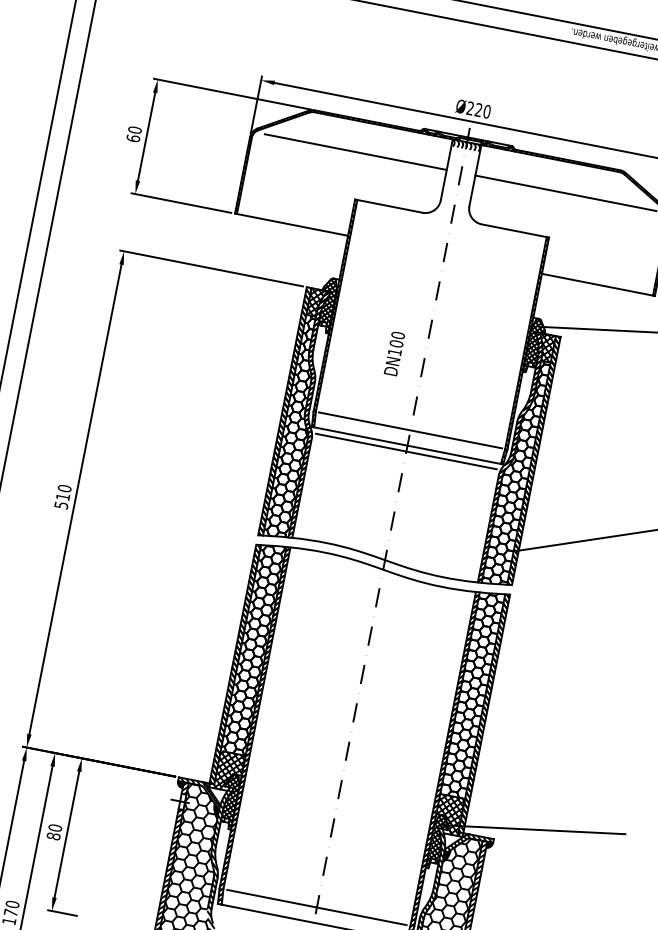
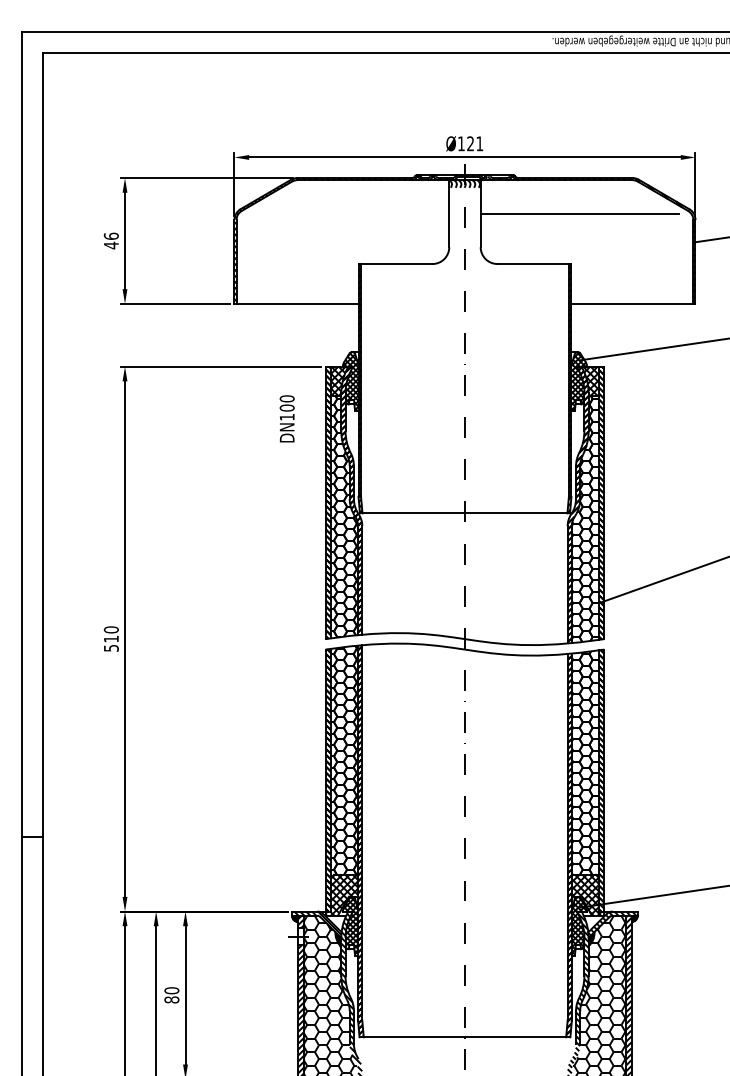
text: (478, 109) -> (470, 143), Ø220 -> Ø121
text: (133, 133) -> (110, 240), 60 -> 46
line: (355, 151) -> (349, 213), removed
text: (394, 353) -> (286, 418), moved
line: (410, 430) -> (464, 496), removed
line: (406, 451) -> (464, 519), removed
line: (316, 907) -> (464, 1020), removed

